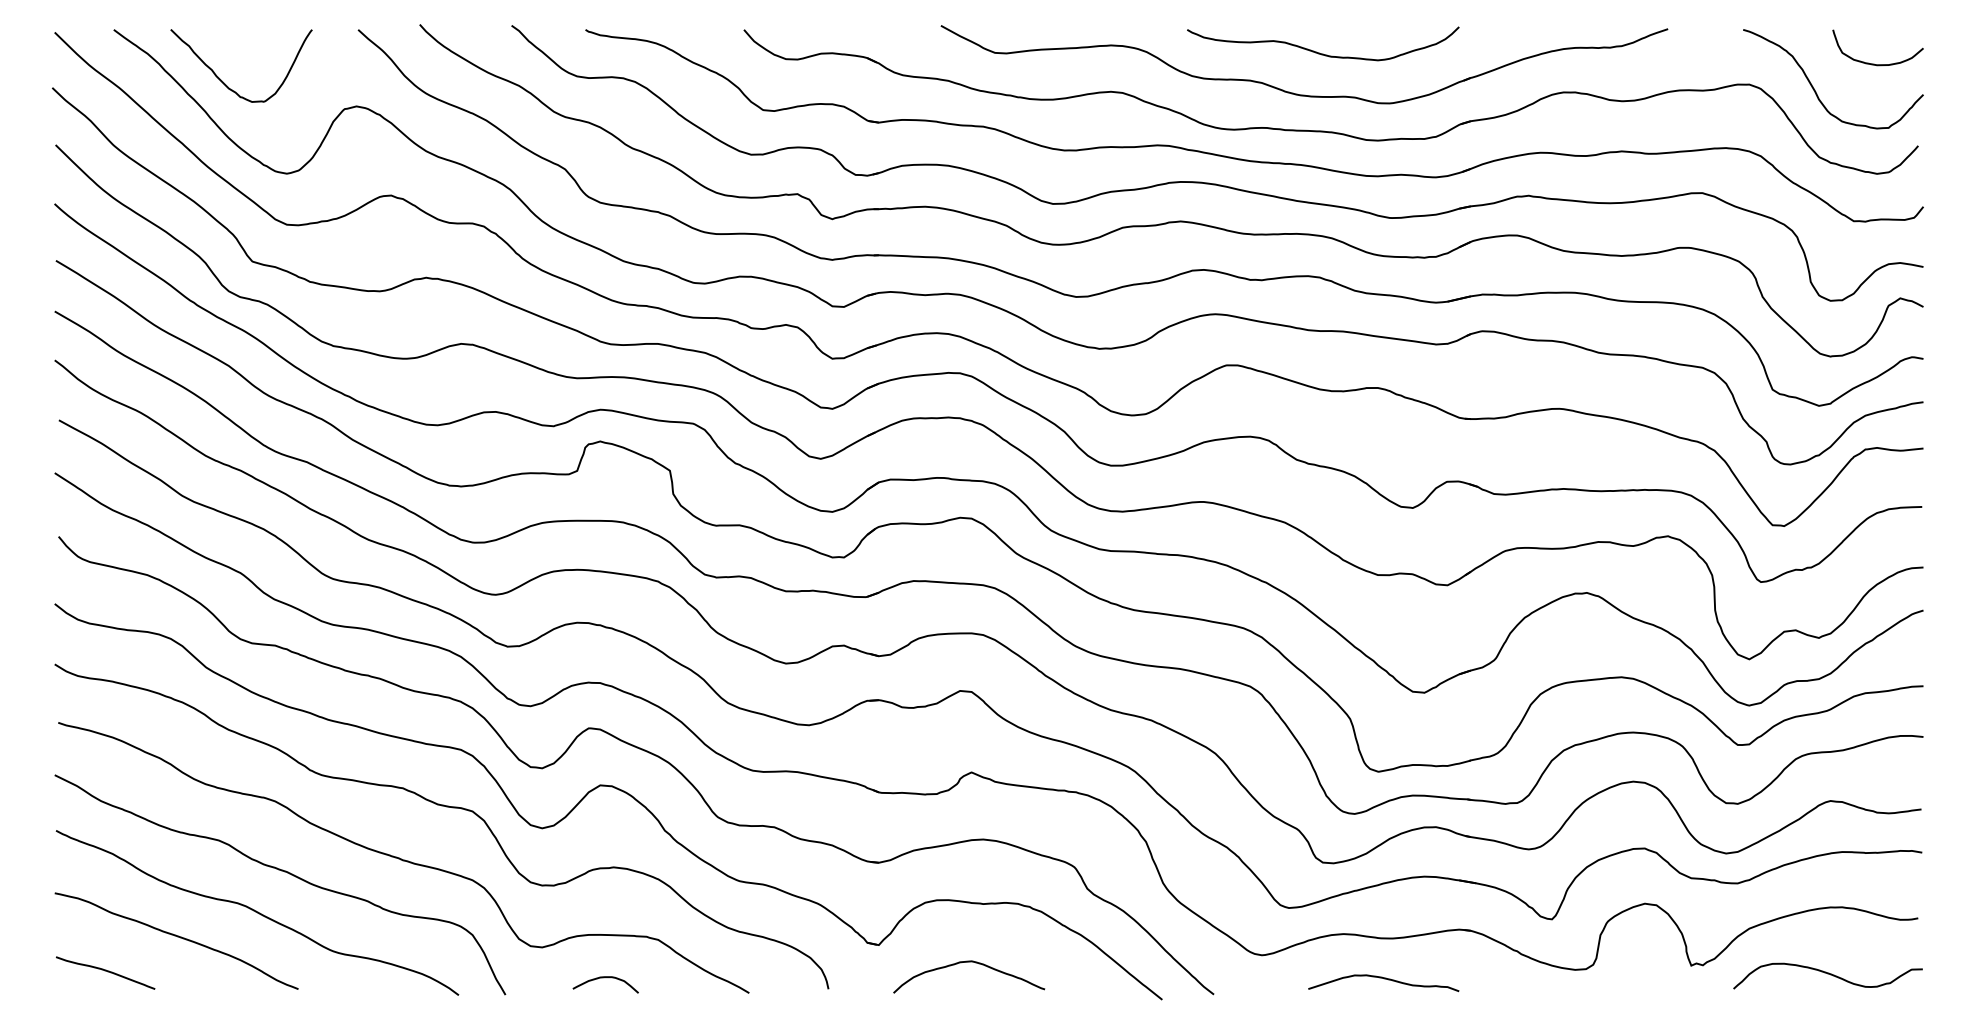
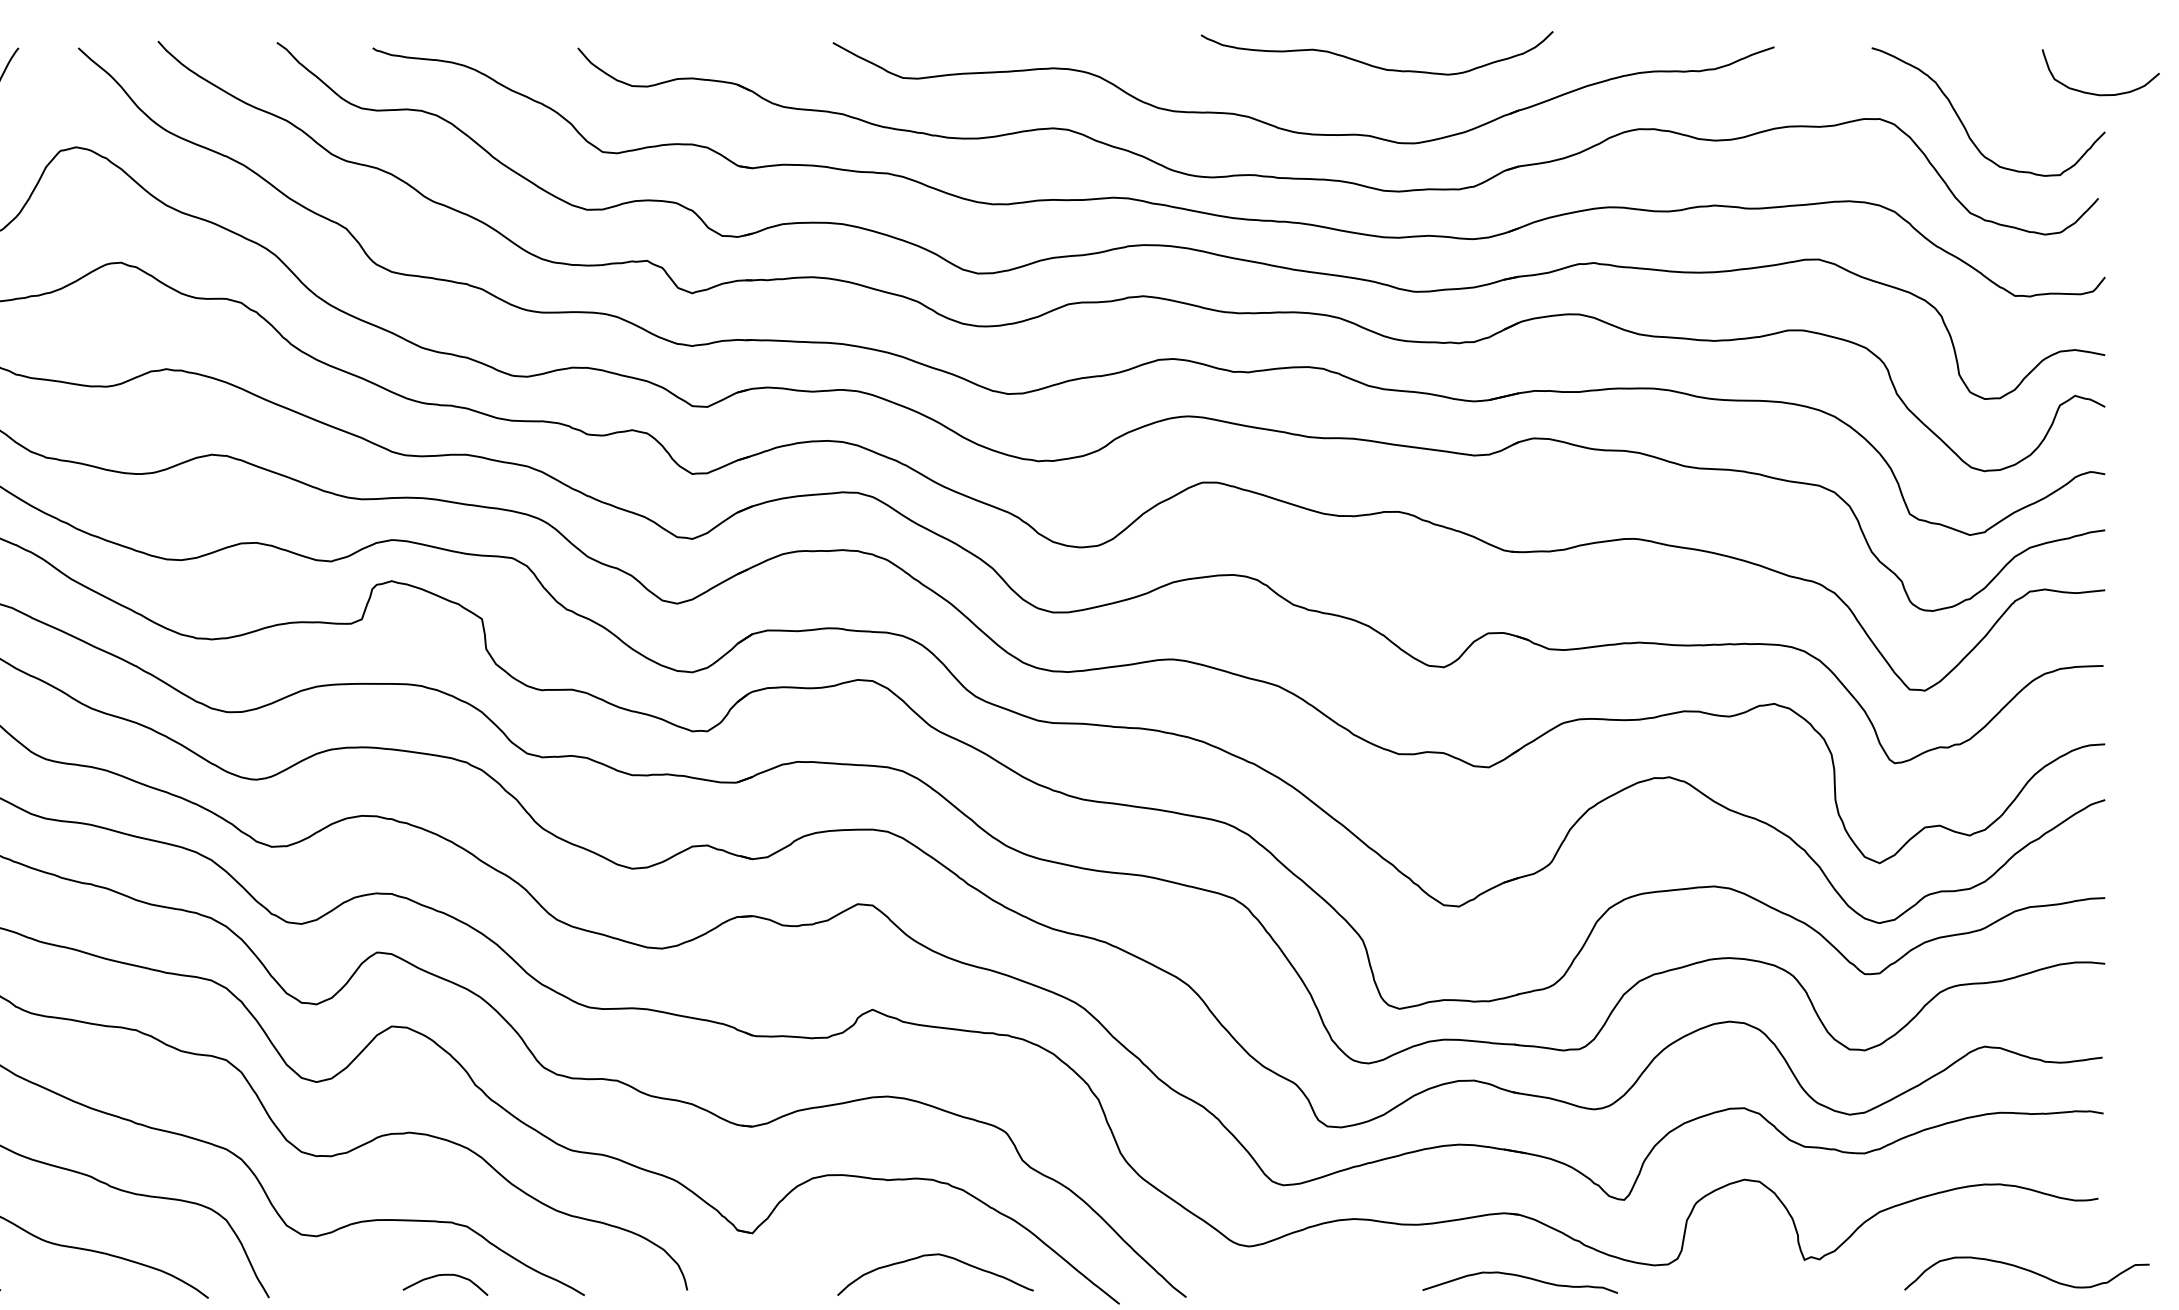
curve: (1319, 52) -> (1372, 64), moved
curve: (1874, 63) -> (2096, 93), moved
curve: (969, 962) -> (935, 1255), moved
curve: (1827, 974) -> (2026, 1271), moved
curve: (605, 978) -> (445, 1276), moved
curve: (1384, 979) -> (1521, 1277), moved

